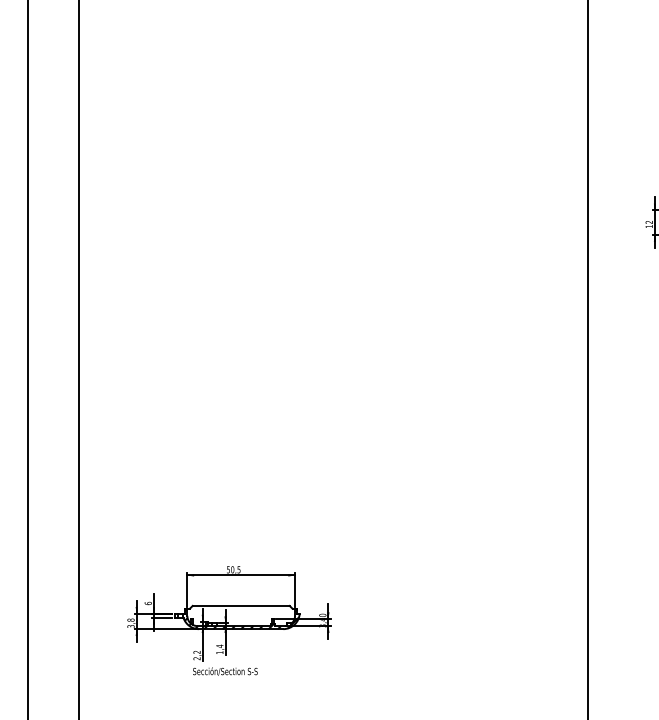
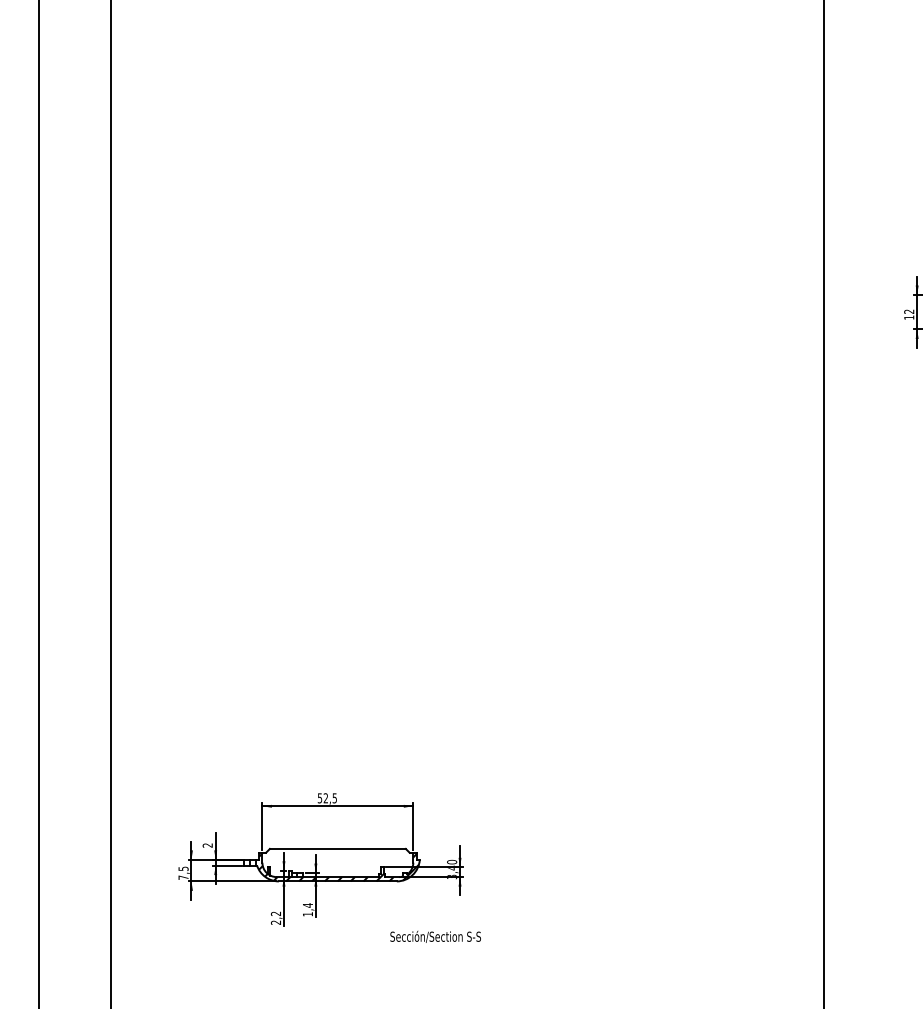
text: (232, 569) -> (325, 798), 50,5 -> 52,5
text: (148, 603) -> (207, 845), 6 -> 2
text: (130, 622) -> (183, 872), 3,8 -> 7,5
text: (225, 671) -> (435, 936), moved

